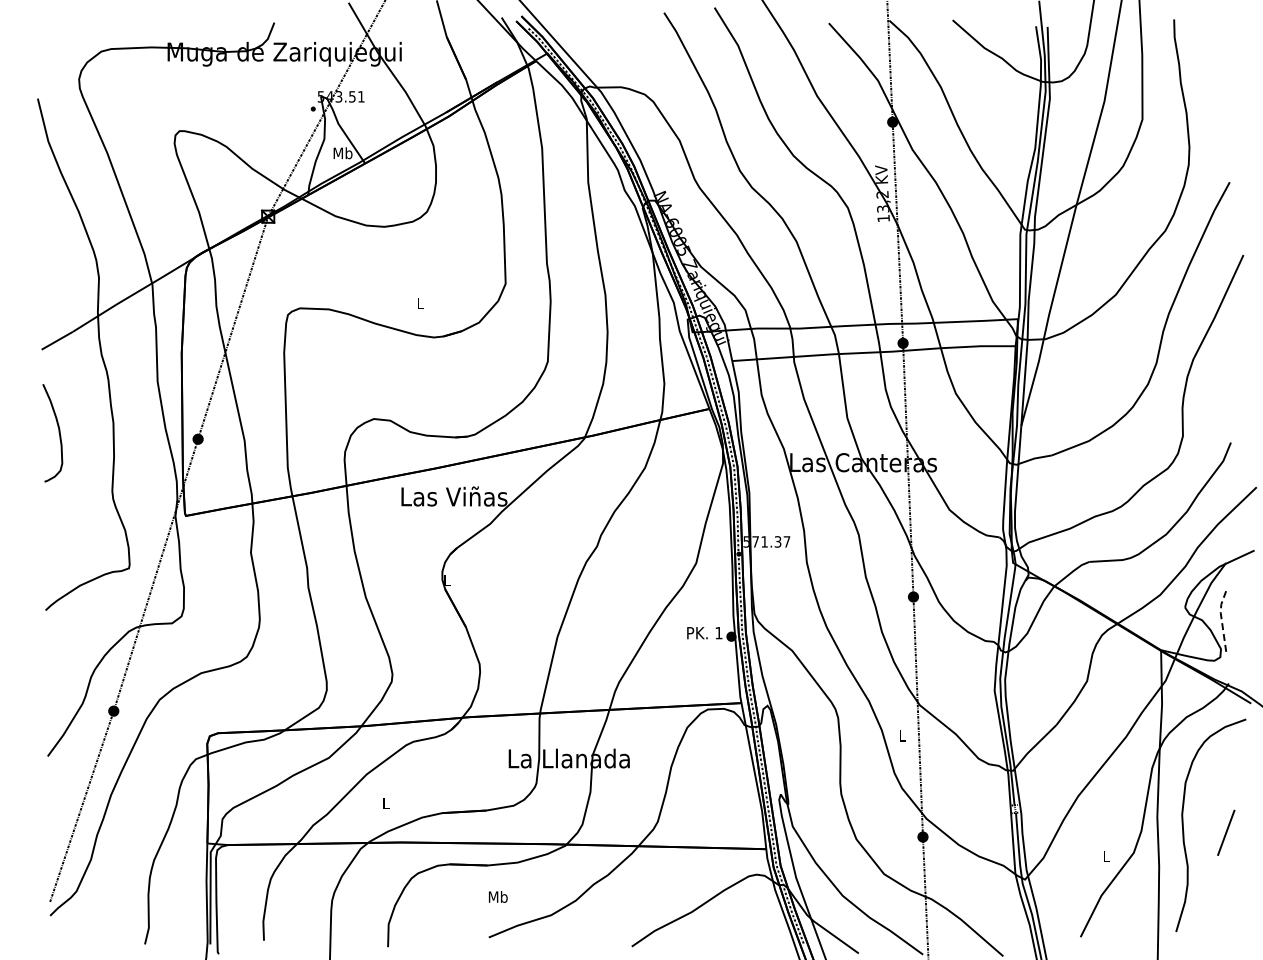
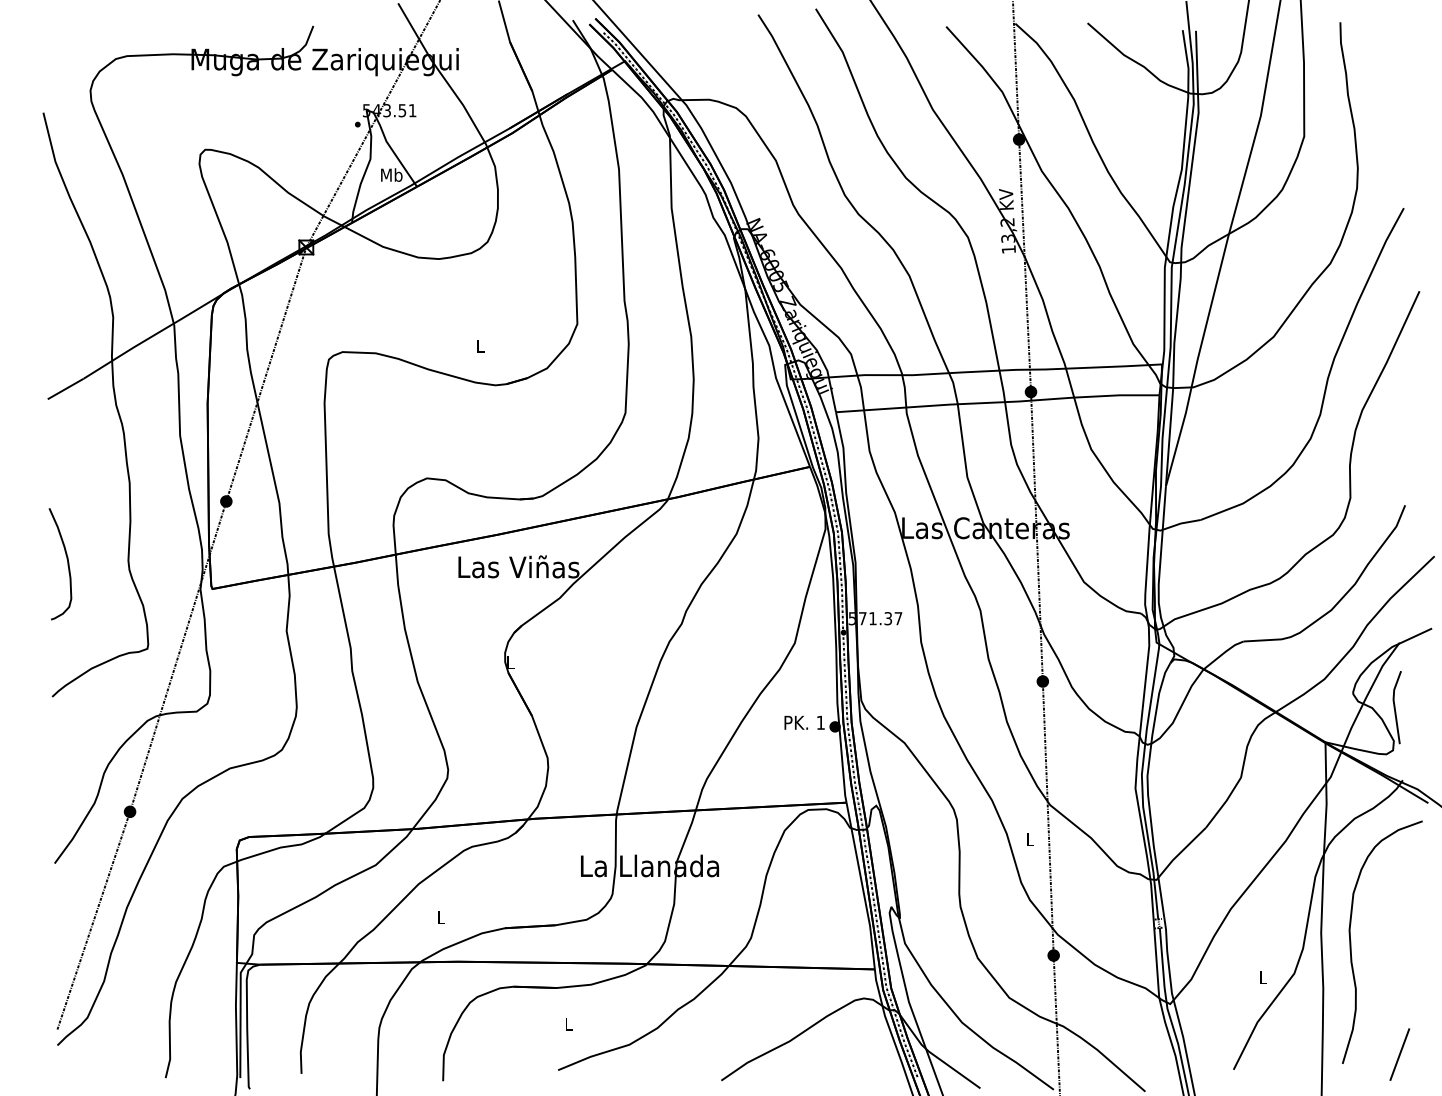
curve: (58, 432) -> (66, 563), moved
line: (1221, 617) -> (1394, 704), dashed -> solid
line: (1226, 832) -> (1400, 1054), moved
text: (497, 896) -> (568, 1023), Mb -> L

